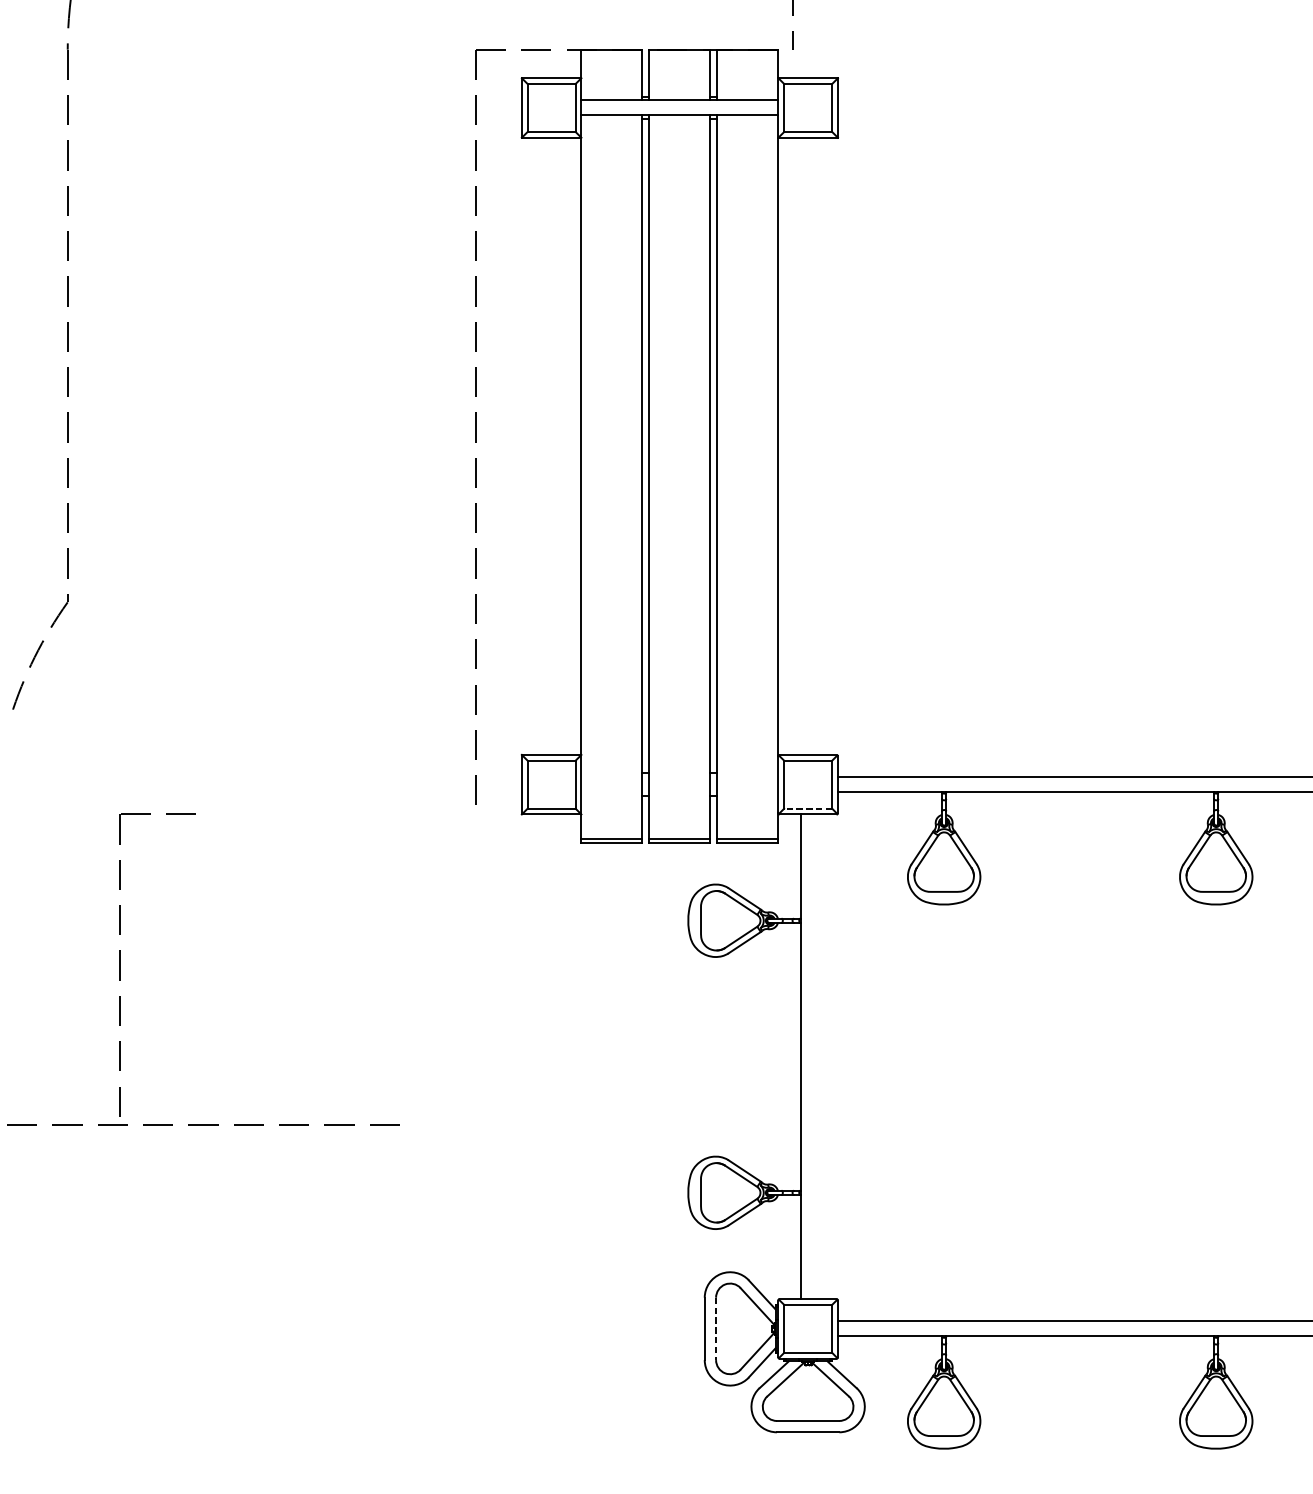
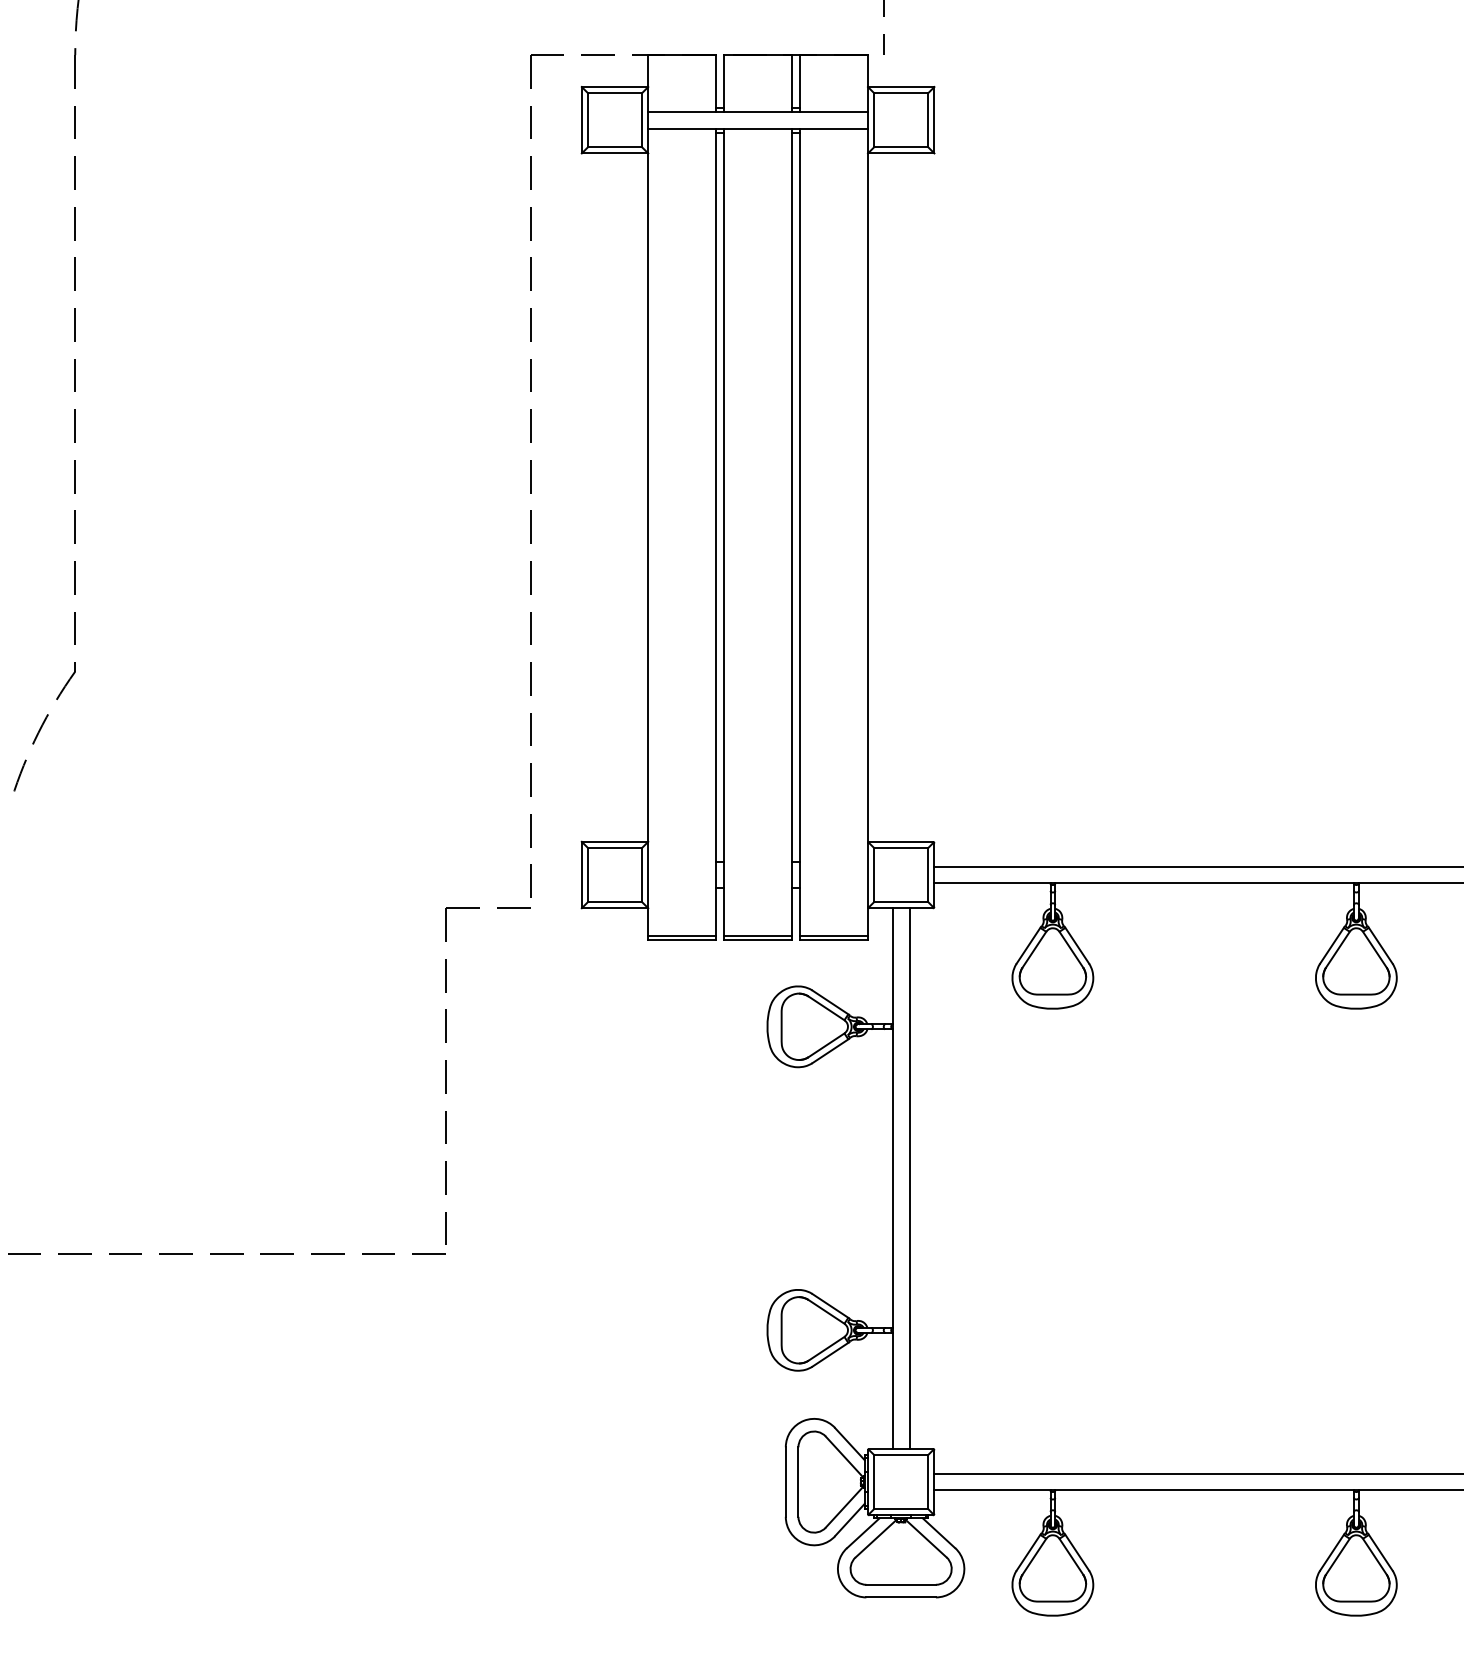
line: (808, 808) -> (901, 901), dashed -> solid
part: (120, 964) -> (446, 1075), moved
line: (815, 1056) -> (909, 1178), added
line: (716, 1329) -> (798, 1482), dashed -> solid

